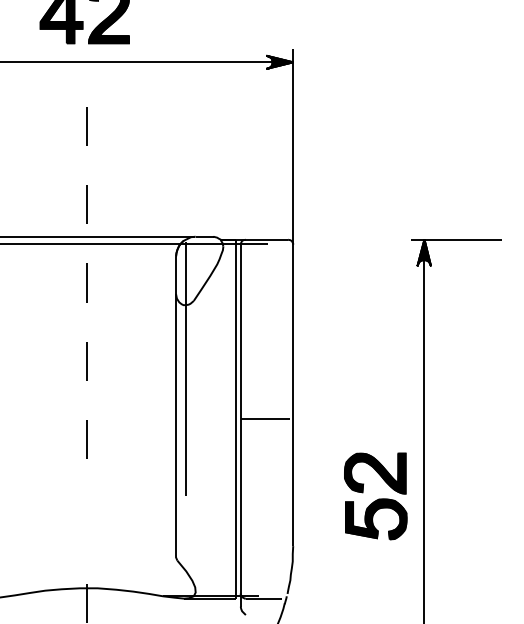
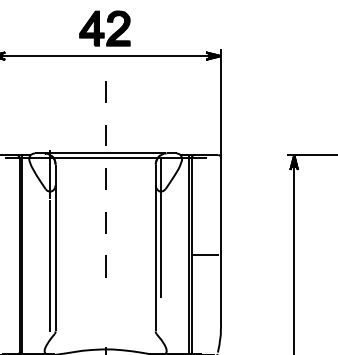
part: (376, 495) -> (267, 297), removed

